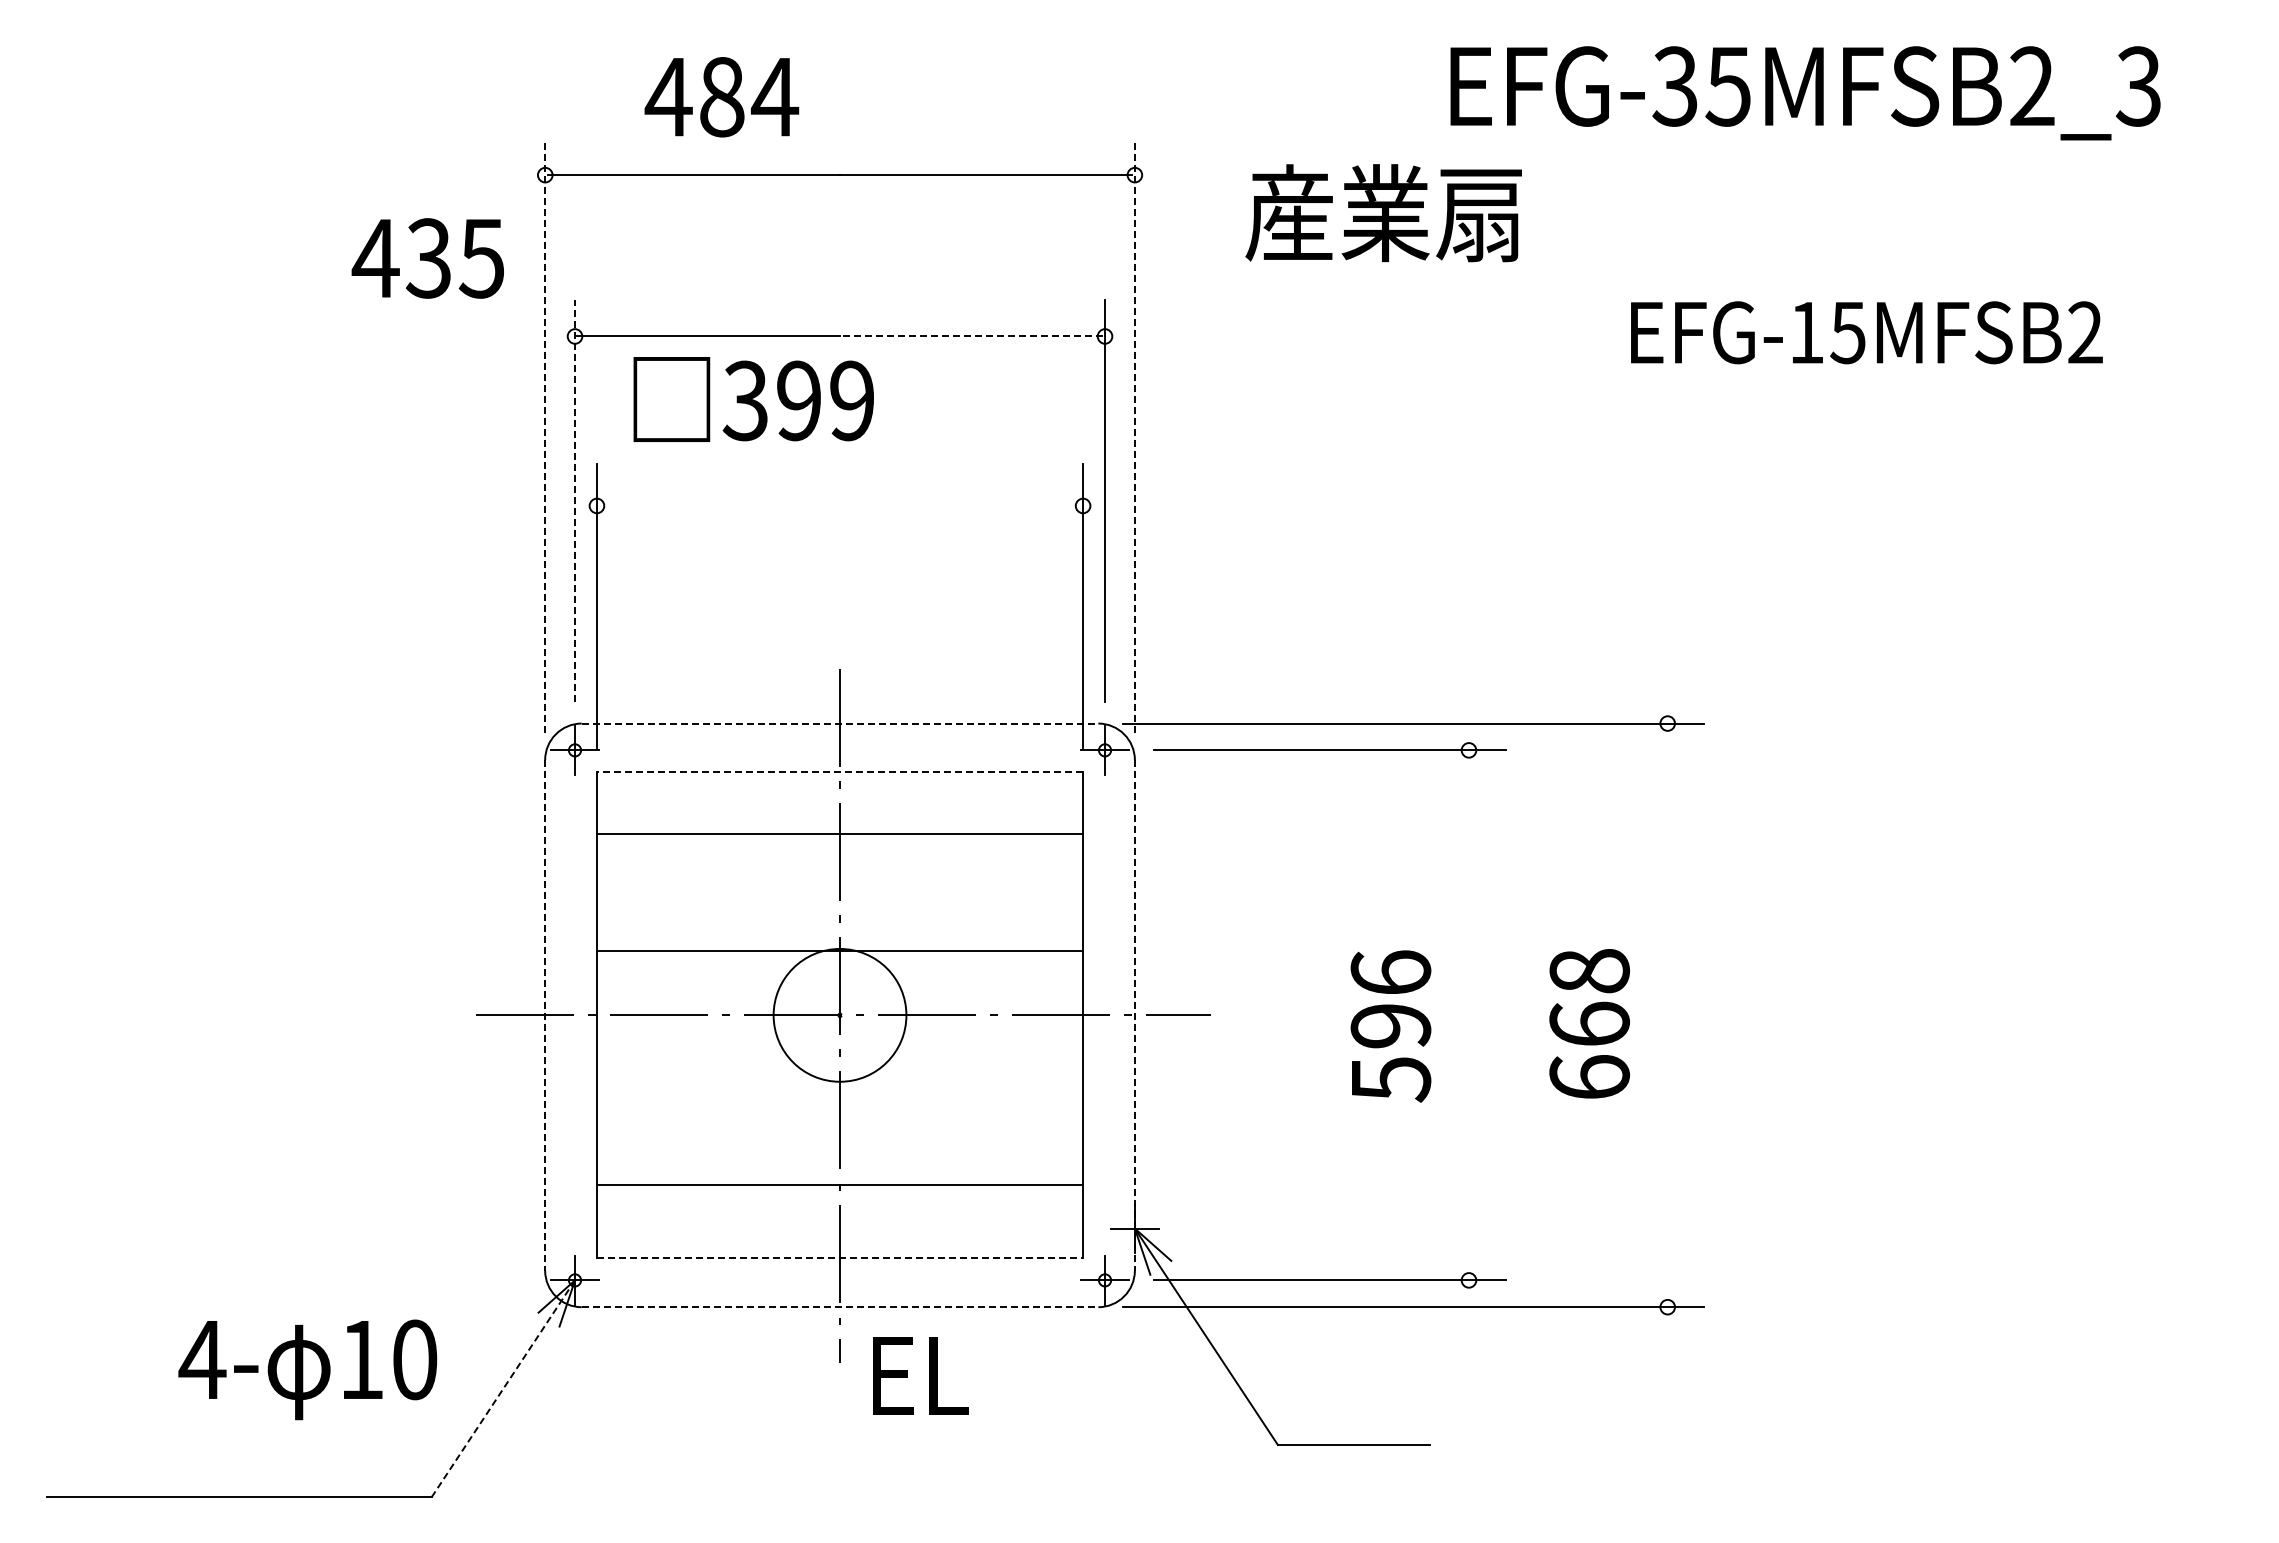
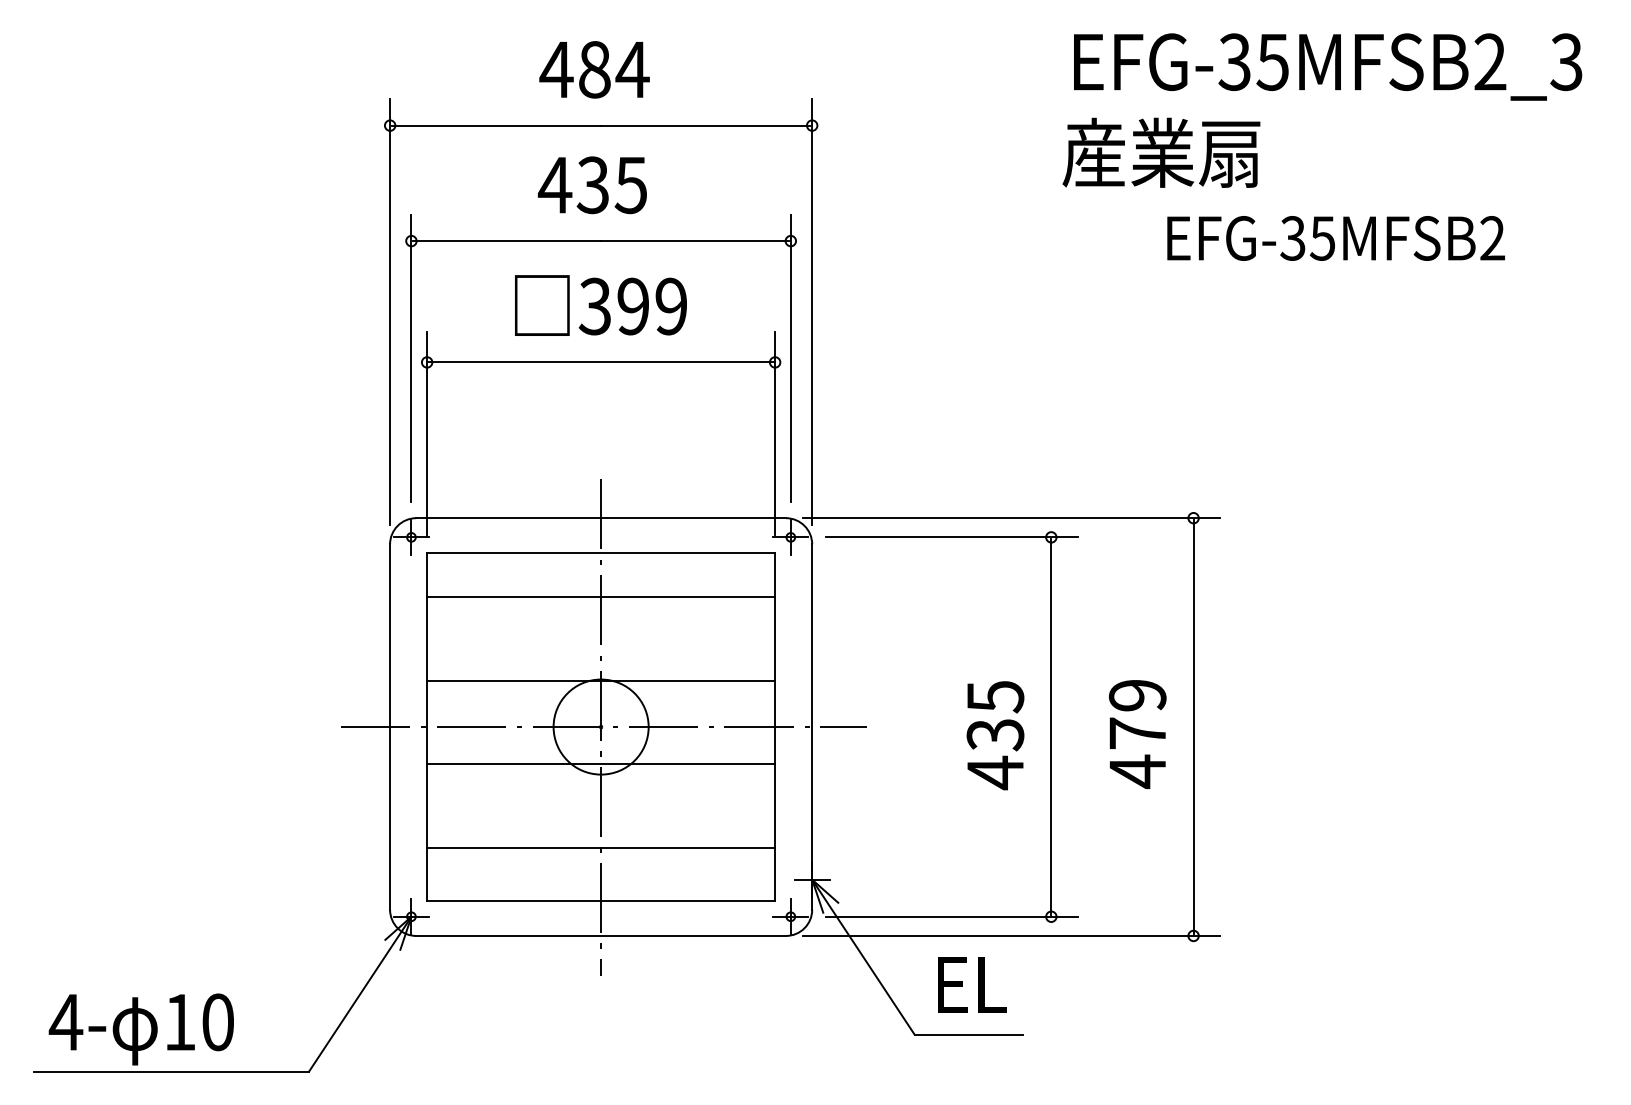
text: (1805, 93) -> (1328, 67), moved
text: (721, 97) -> (594, 70), moved
text: (1383, 213) -> (1161, 153), moved
text: (427, 258) -> (592, 185), moved
text: (1805, 332) -> (1292, 238), EFG-15MFSB2 -> EFG-35MFSB2
line: (970, 336) -> (694, 241), dashed -> solid
text: (753, 399) -> (600, 305), moved
line: (545, 435) -> (390, 311), dashed -> solid
line: (1134, 435) -> (811, 311), dashed -> solid
line: (575, 500) -> (411, 358), dashed -> solid
line: (839, 505) -> (600, 362), added
line: (840, 723) -> (601, 518), dashed -> solid
line: (839, 772) -> (600, 553), dashed -> solid
line: (1468, 1014) -> (1050, 726), added
line: (545, 1015) -> (390, 727), dashed -> solid
line: (1134, 1015) -> (811, 727), dashed -> solid
line: (1667, 1015) -> (1193, 727), added
text: (1589, 1025) -> (1137, 734), 668 -> 479
text: (1390, 1026) -> (995, 735), 596 -> 435
line: (839, 1067) -> (600, 764), added
line: (840, 1258) -> (601, 901), dashed -> solid
line: (840, 1307) -> (601, 936), dashed -> solid
text: (307, 1369) -> (141, 1029), moved
text: (920, 1375) -> (972, 984), moved
line: (503, 1388) -> (360, 994), dashed -> solid

